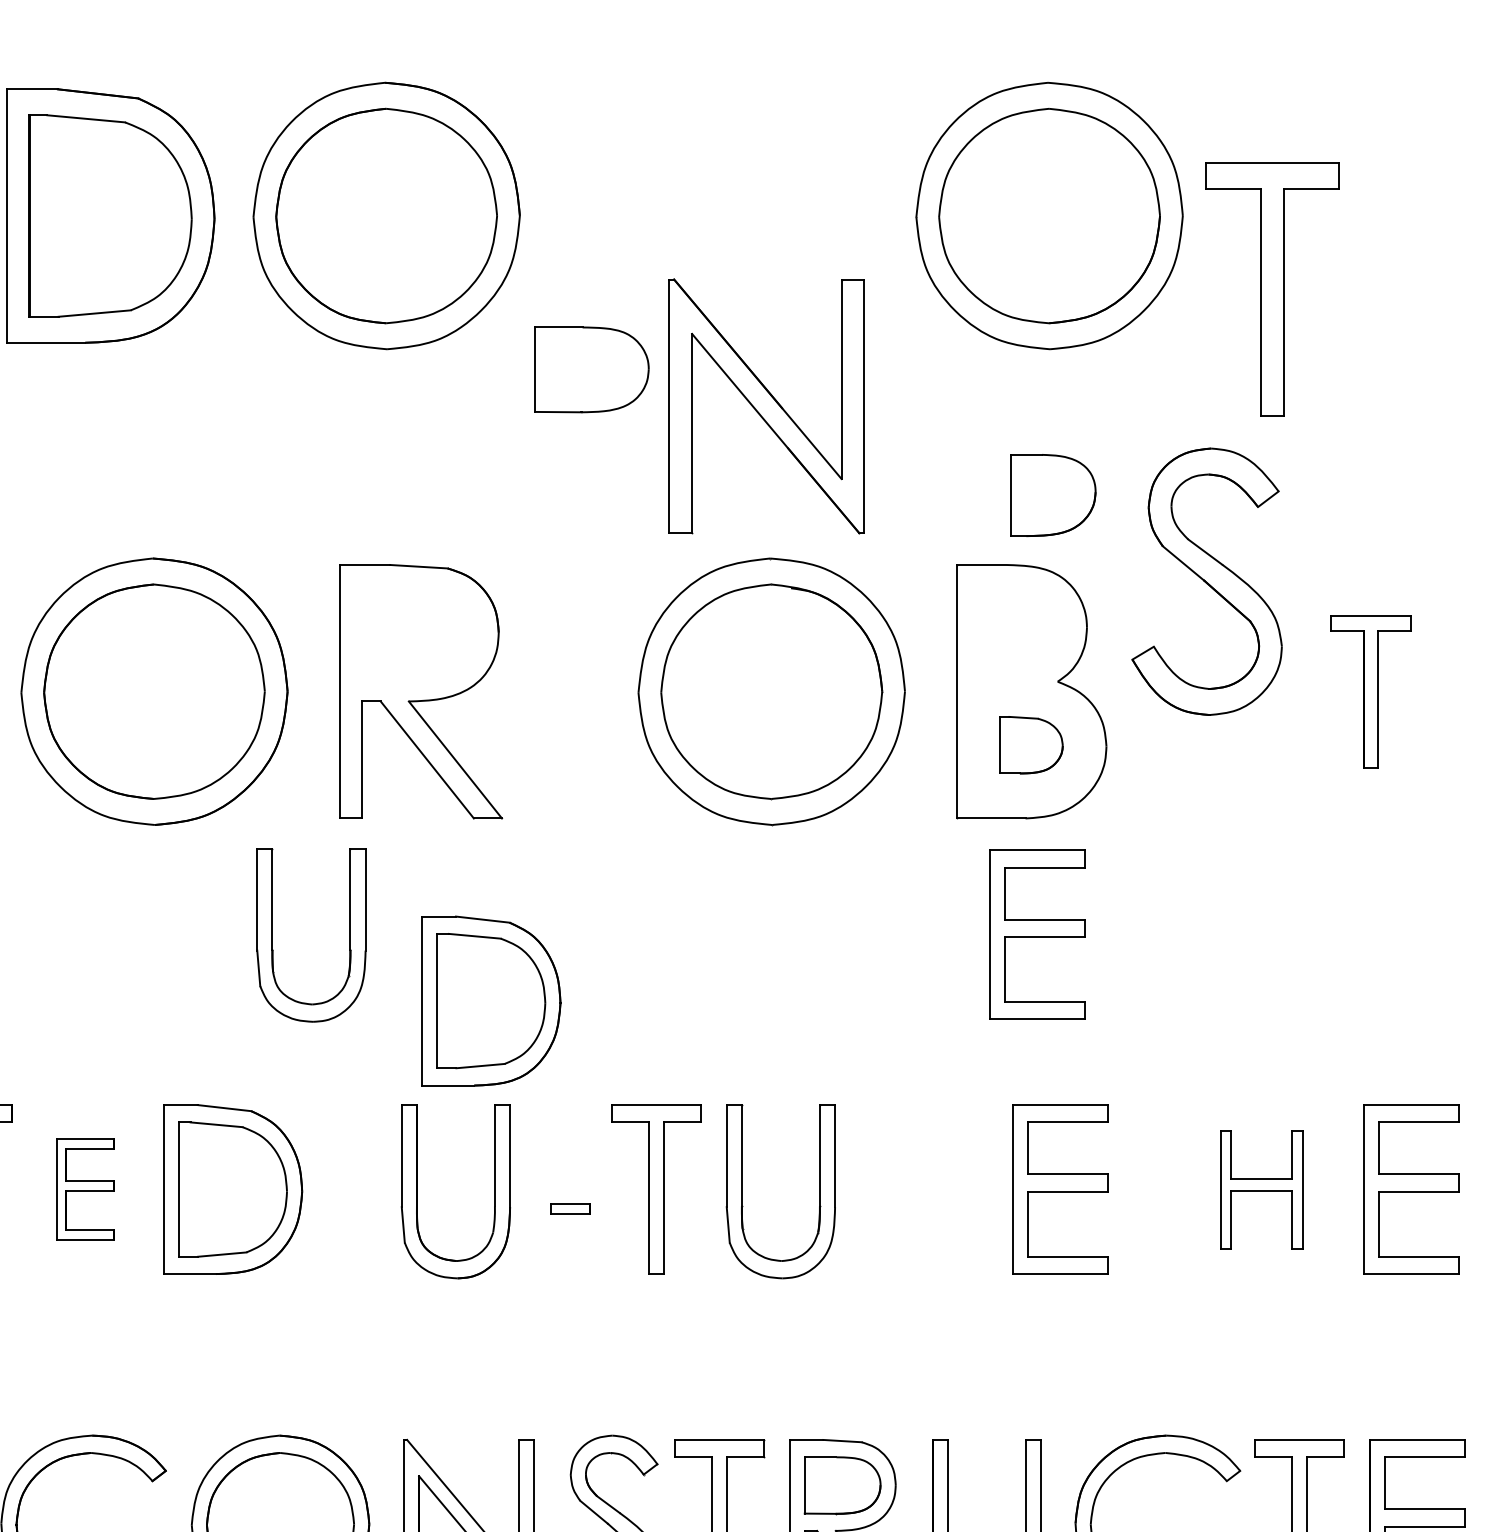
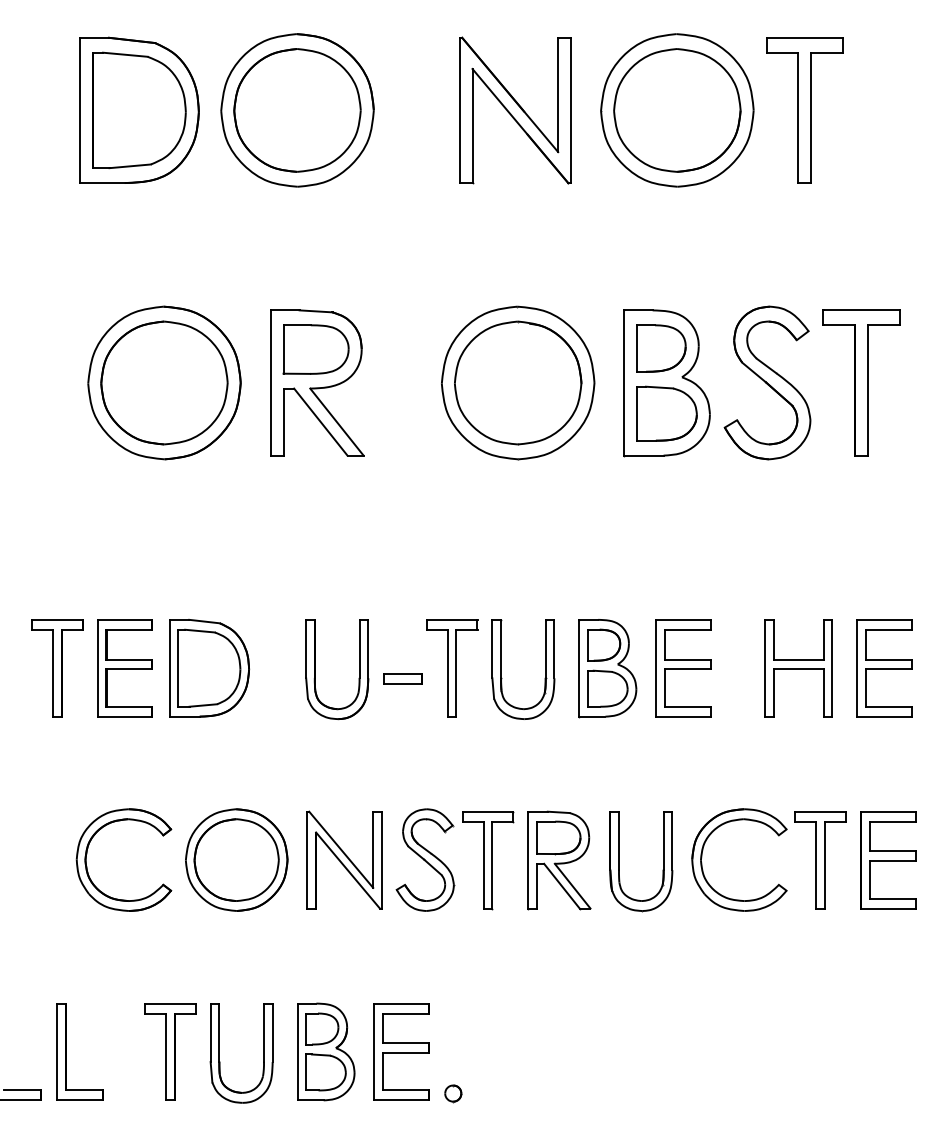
part: (1271, 289) -> (804, 110), moved
part: (590, 369) -> (315, 349), moved
part: (767, 406) -> (515, 110), moved
part: (1053, 495) -> (661, 348), moved
part: (1206, 580) -> (767, 382), moved
part: (1370, 690) -> (861, 382), size x1.67
part: (1030, 744) -> (666, 413), size x1.67
part: (273, 935) -> (232, 522), removed
part: (1037, 935) -> (670, 522), removed
part: (491, 1001) -> (357, 560), removed
part: (84, 1190) -> (124, 668), size x1.67
part: (927, 1190) -> (607, 668), added
part: (1261, 1190) -> (798, 668), size x1.43
part: (569, 1207) -> (402, 678), size x1.67

